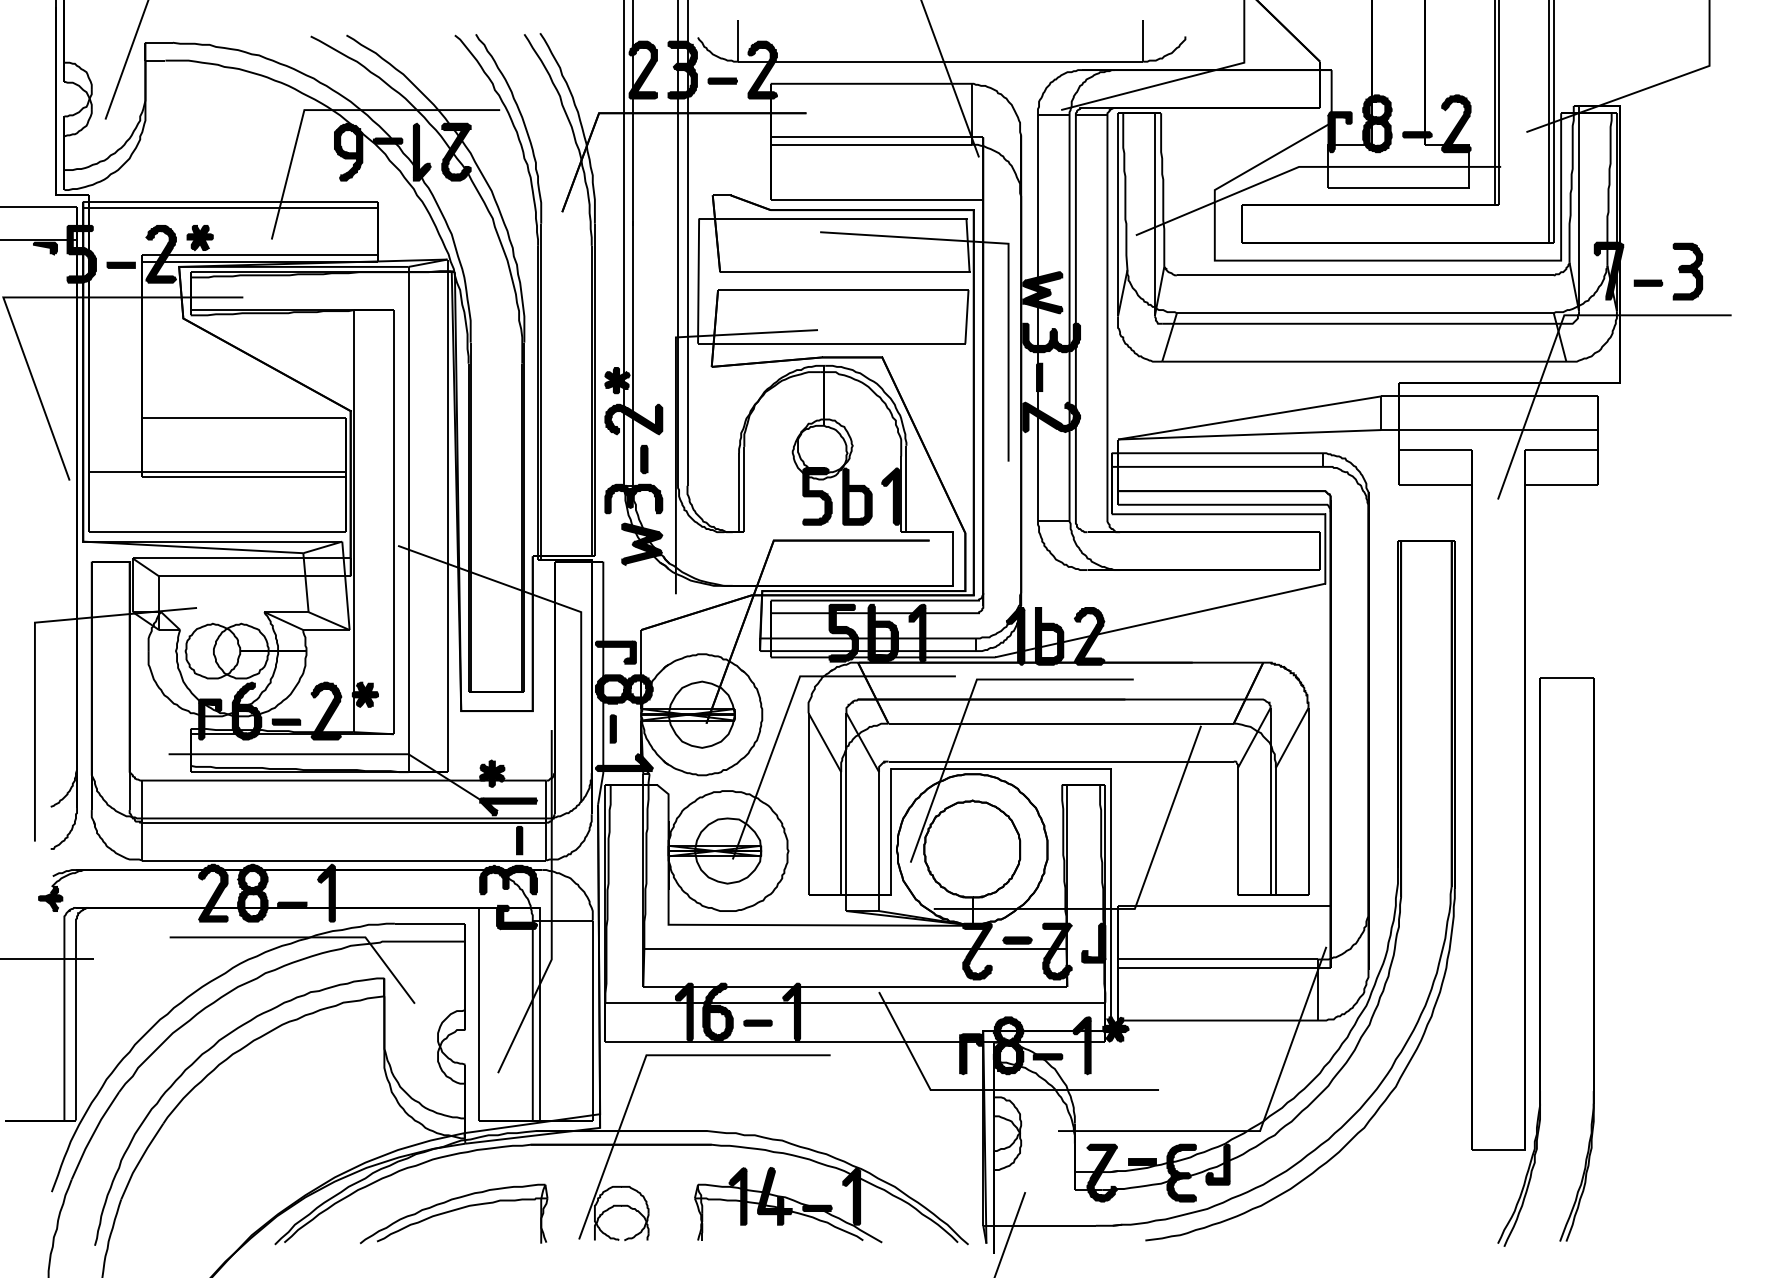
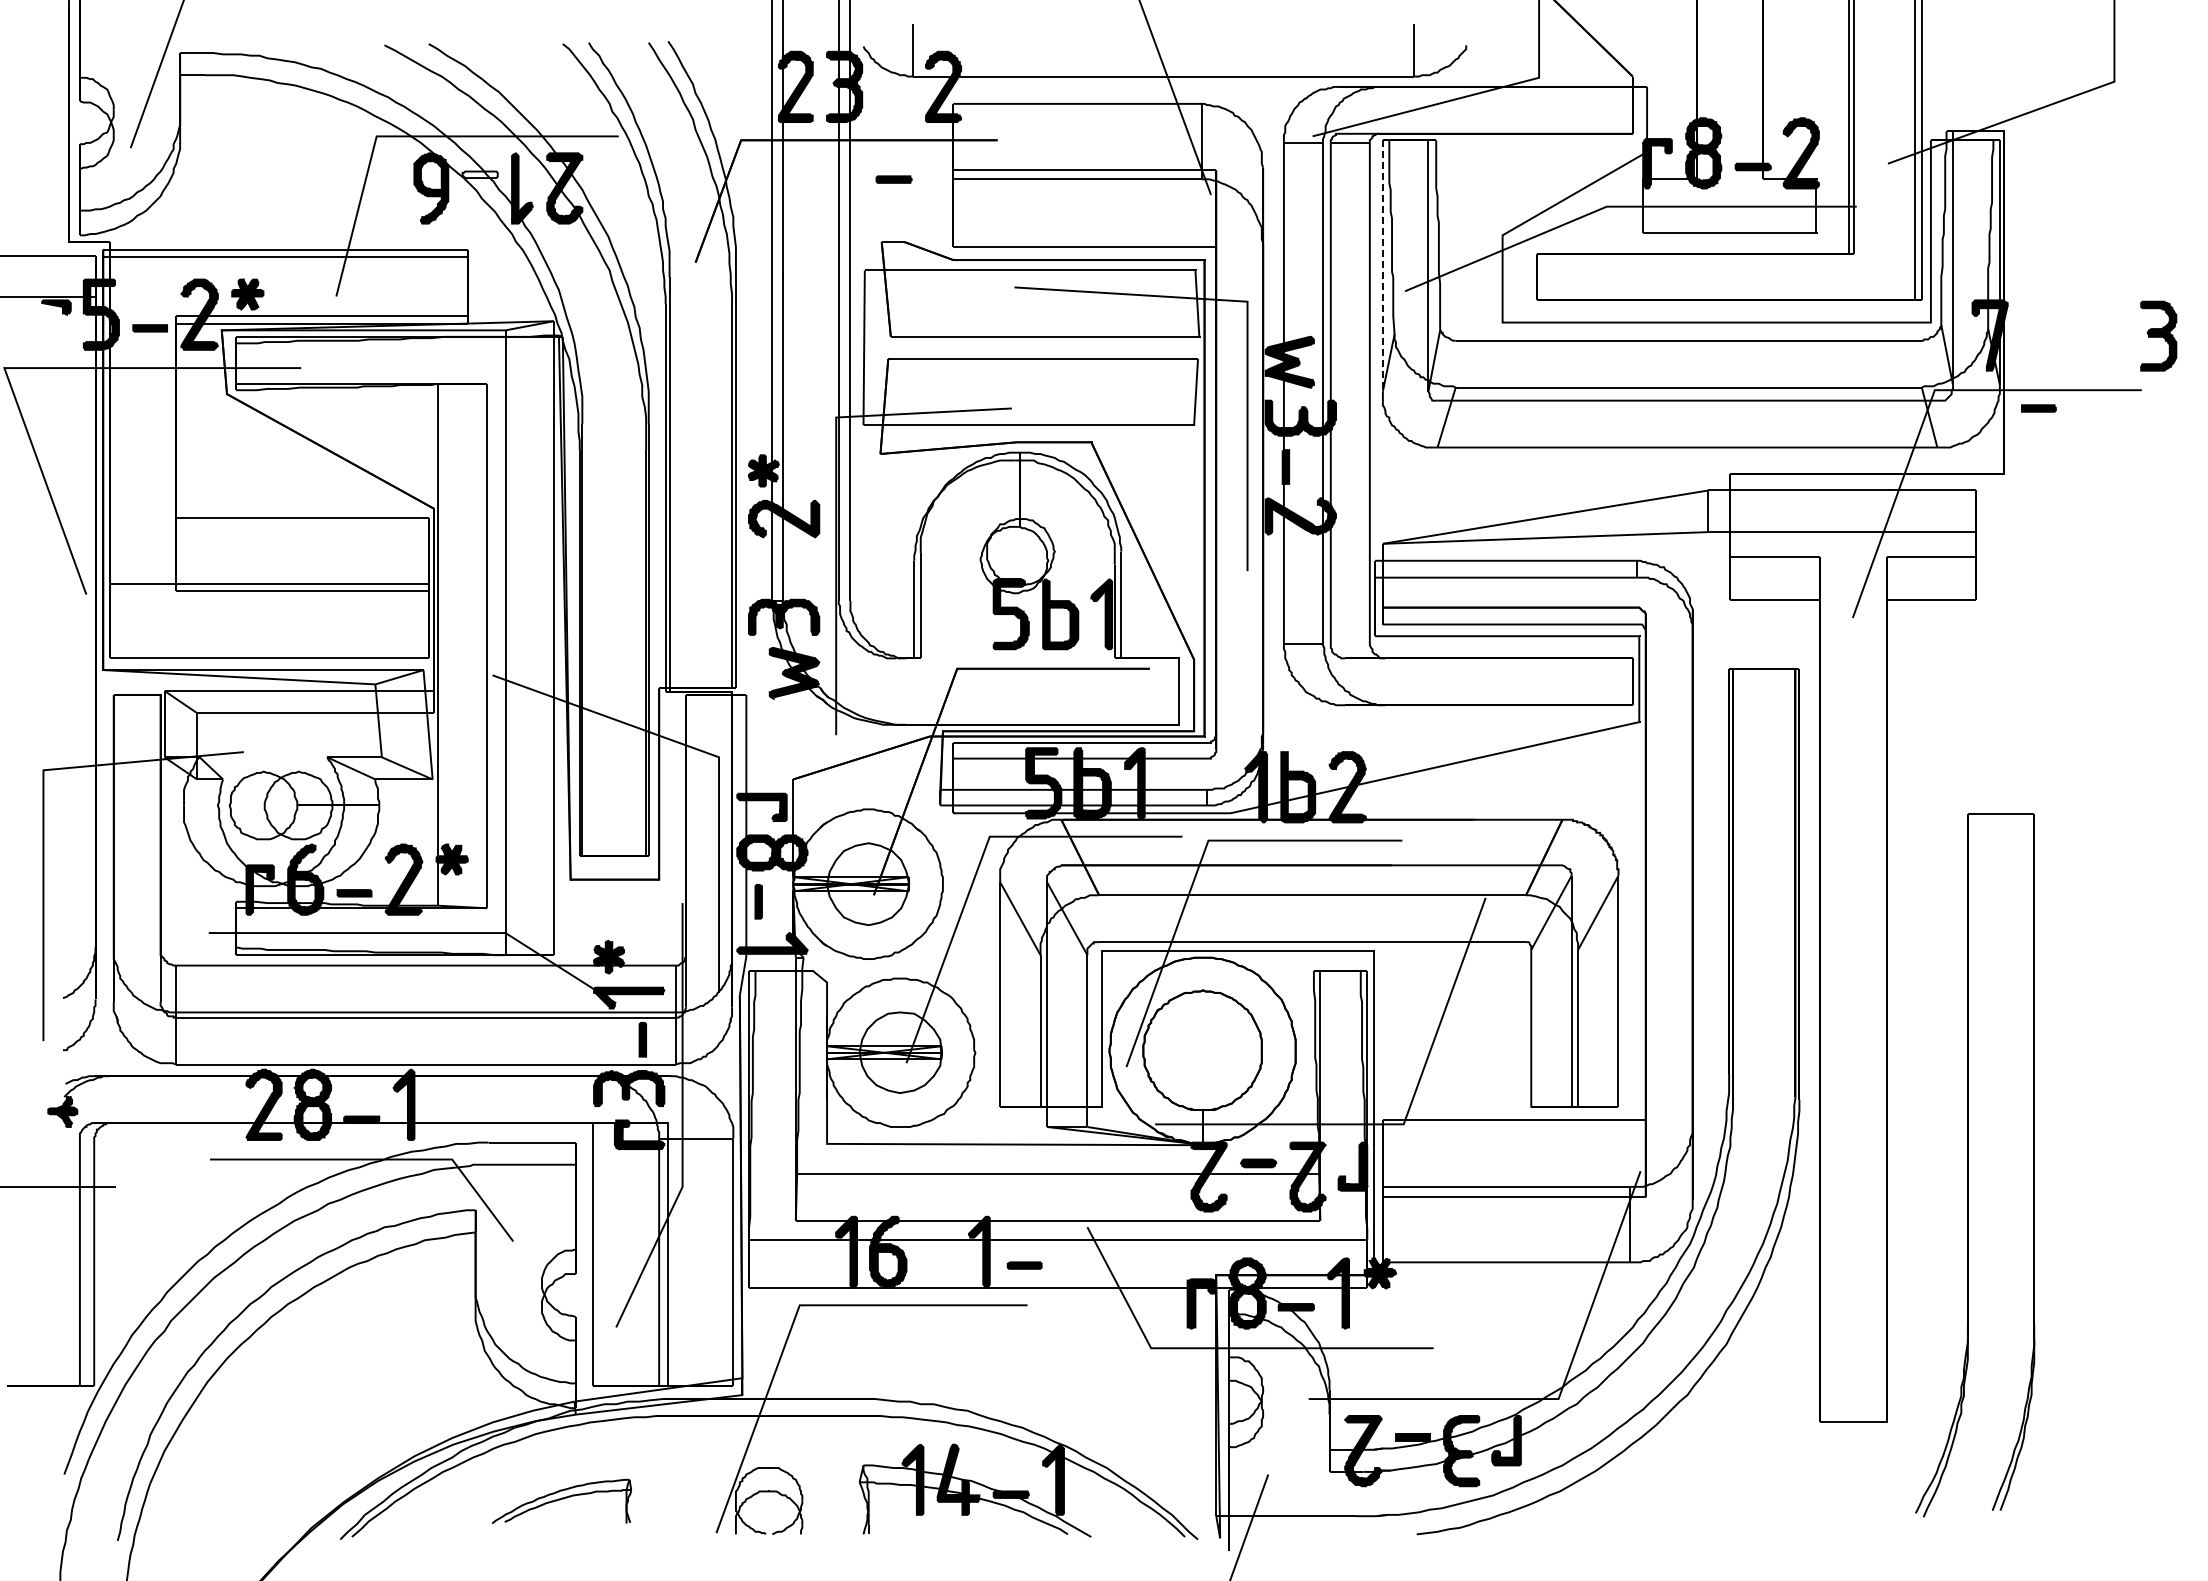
part: (722, 81) -> (893, 179), moved
fill: (387, 140) -> (479, 174), removed
line: (1117, 216) -> (1382, 268), solid -> dashed
part: (1687, 271) -> (2158, 335), moved
part: (1648, 283) -> (2038, 408), moved
part: (643, 459) -> (796, 568), removed
part: (1540, 962) -> (1968, 1165), moved
part: (757, 1023) -> (1024, 1265), moved
part: (453, 1213) -> (561, 1501), size x0.6

